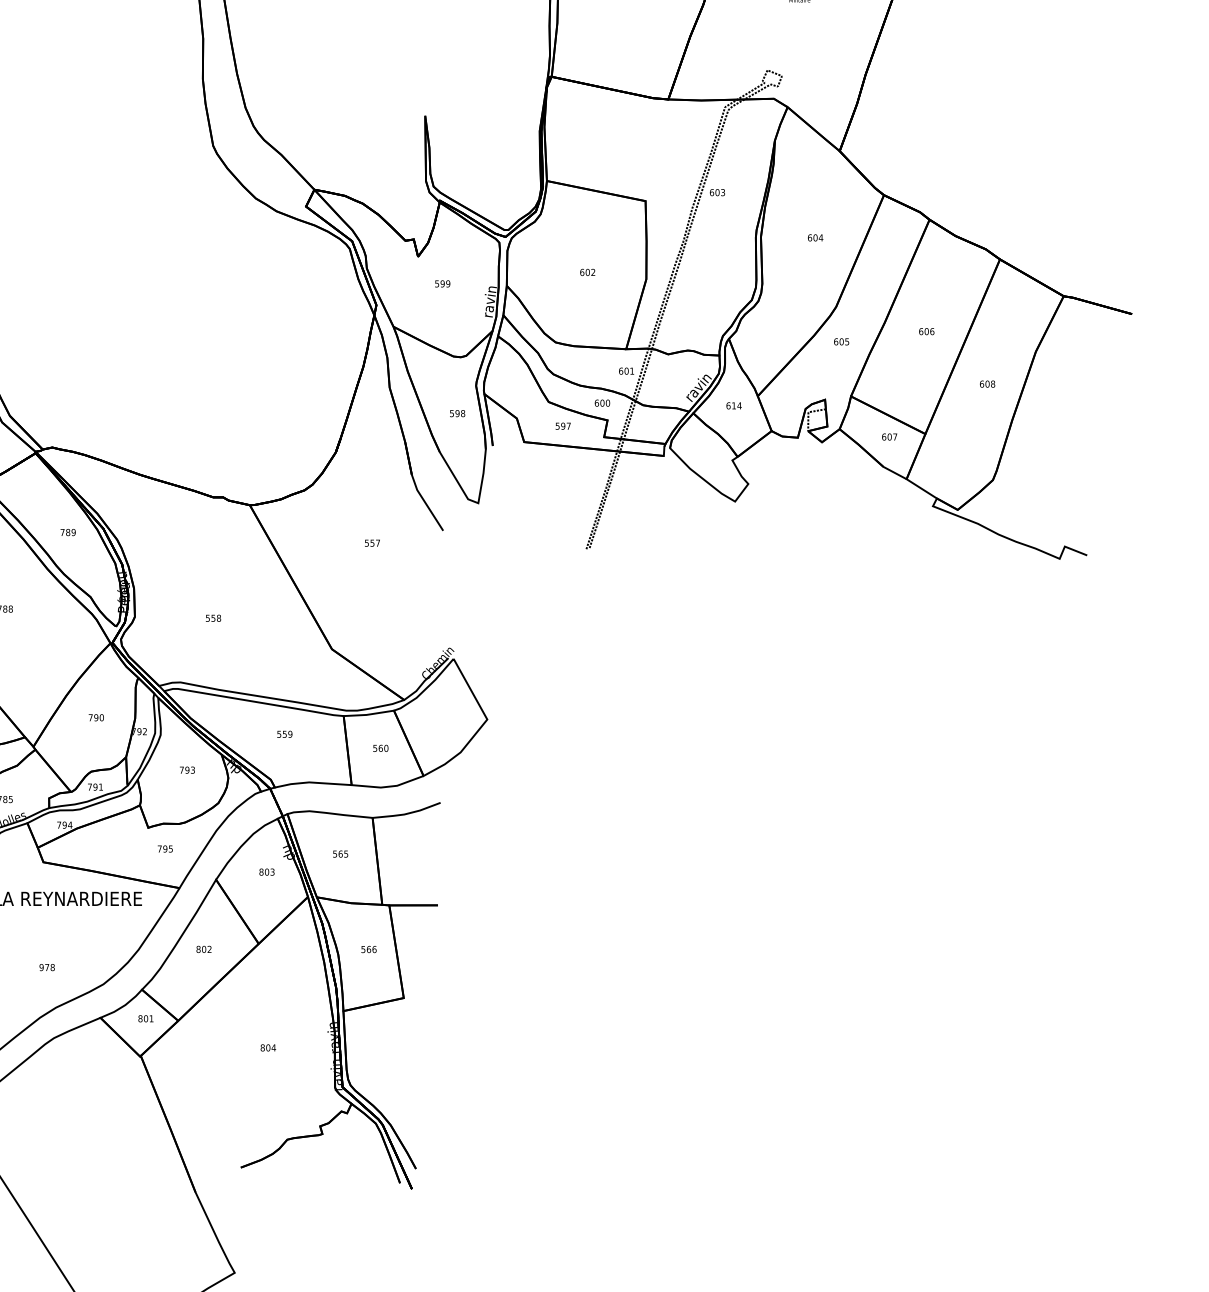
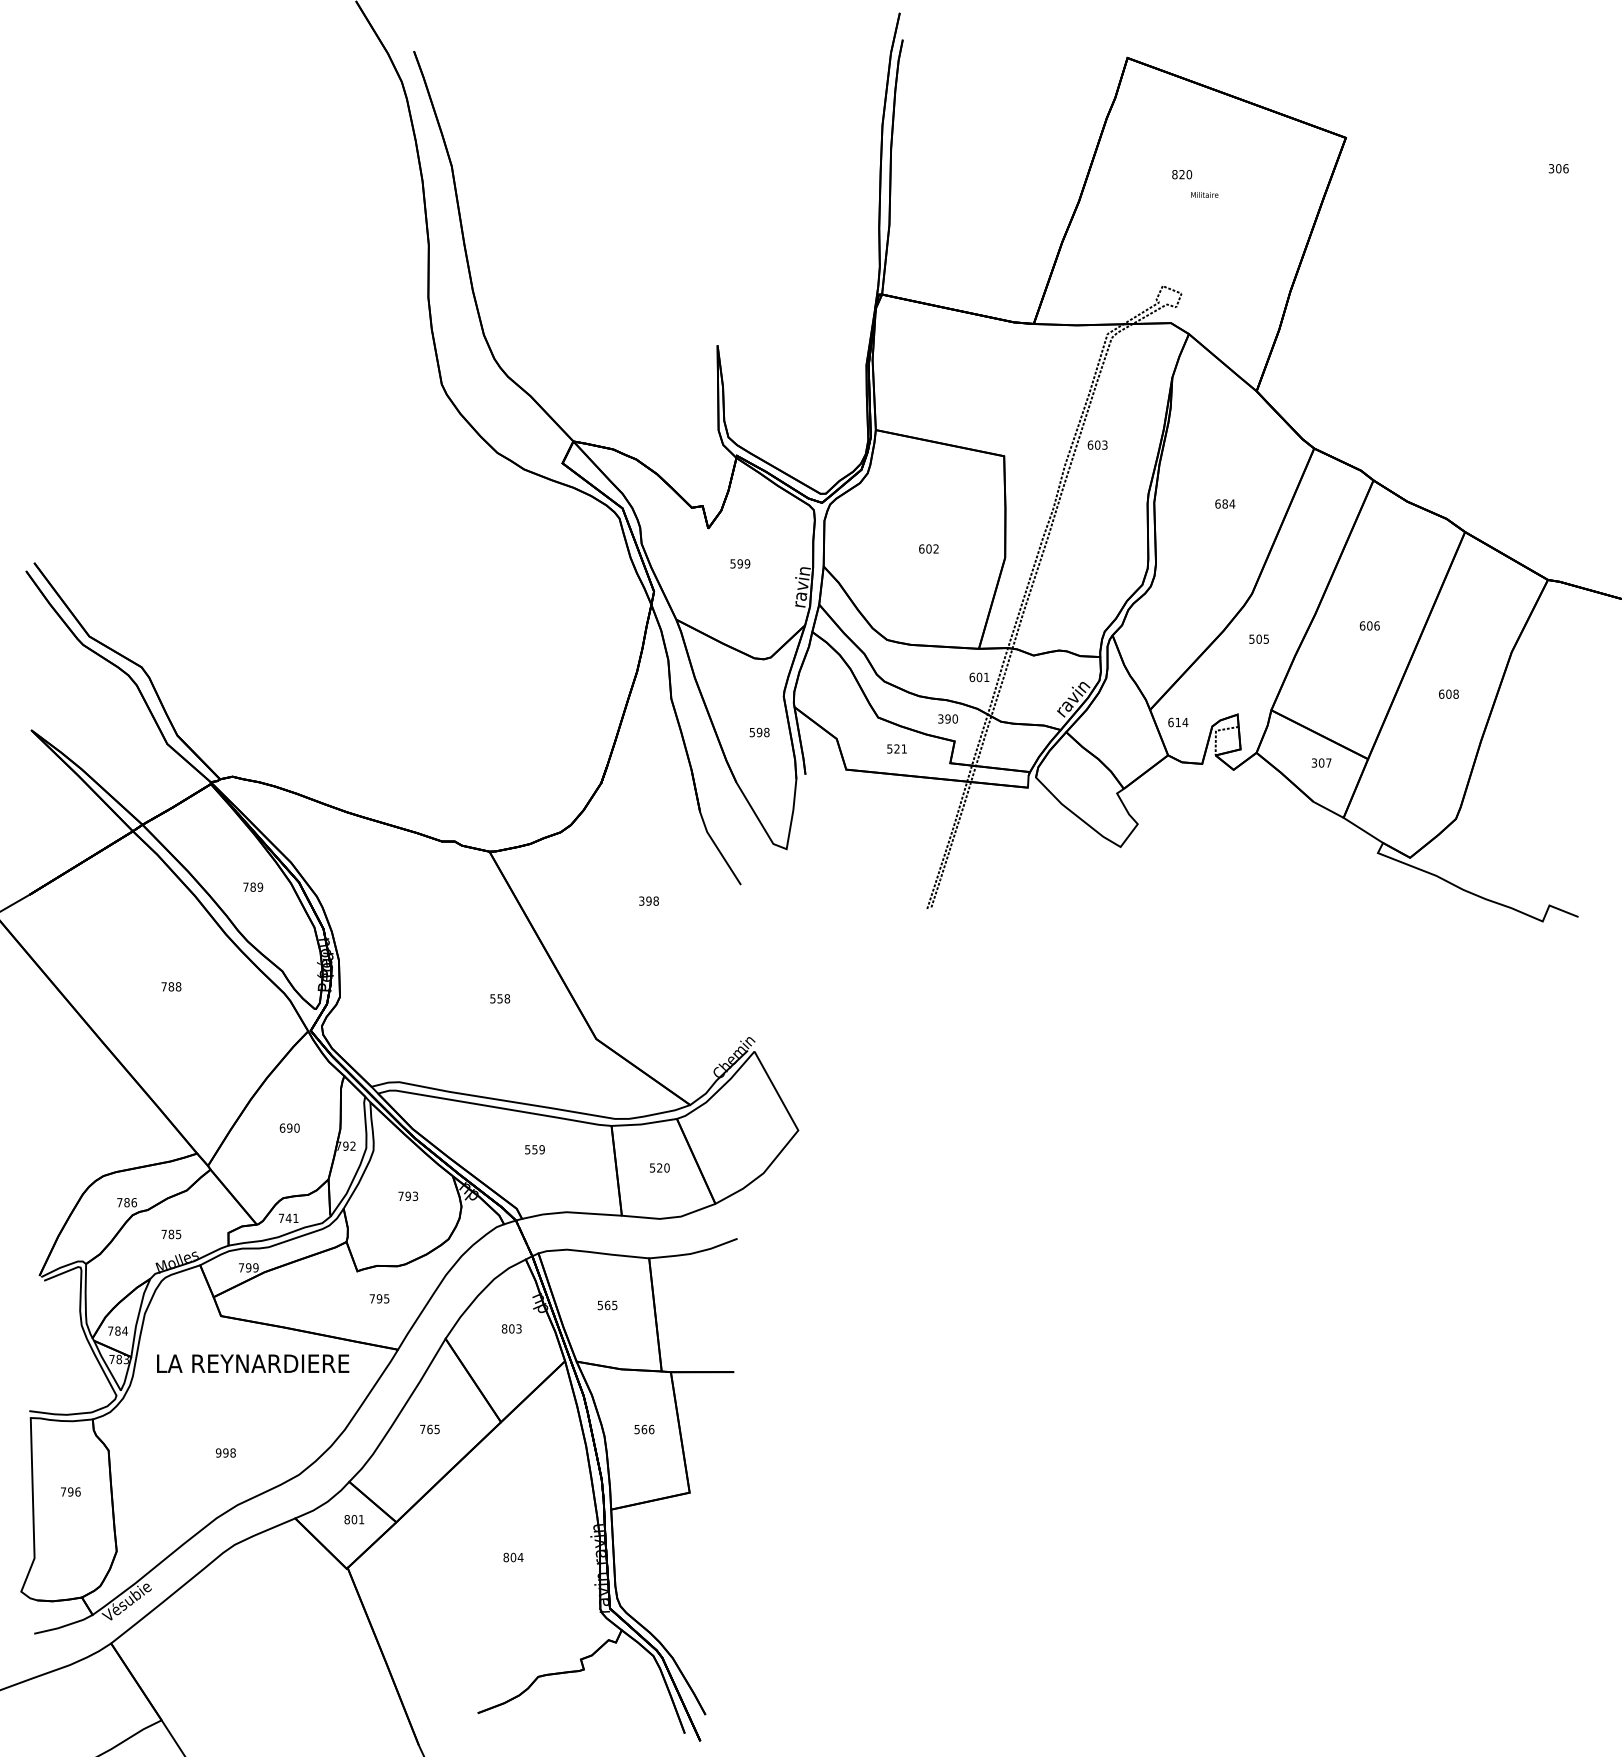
text: (815, 237) -> (1224, 503), 604 -> 684
text: (835, 341) -> (1251, 638), 605 -> 505
text: (599, 402) -> (944, 718), 600 -> 390
text: (734, 405) -> (1178, 722), moved
text: (565, 425) -> (900, 748), 597 -> 521
text: (884, 436) -> (1314, 762), 607 -> 307
text: (372, 542) -> (648, 900), 557 -> 398
text: (213, 618) -> (500, 998), moved
text: (90, 717) -> (282, 1127), 790 -> 690
text: (380, 748) -> (659, 1167), 560 -> 520
text: (95, 787) -> (288, 1218), 791 -> 741
text: (69, 824) -> (255, 1267), 794 -> 799
text: (203, 949) -> (429, 1429), 802 -> 765
text: (46, 967) -> (225, 1452), 978 -> 998

